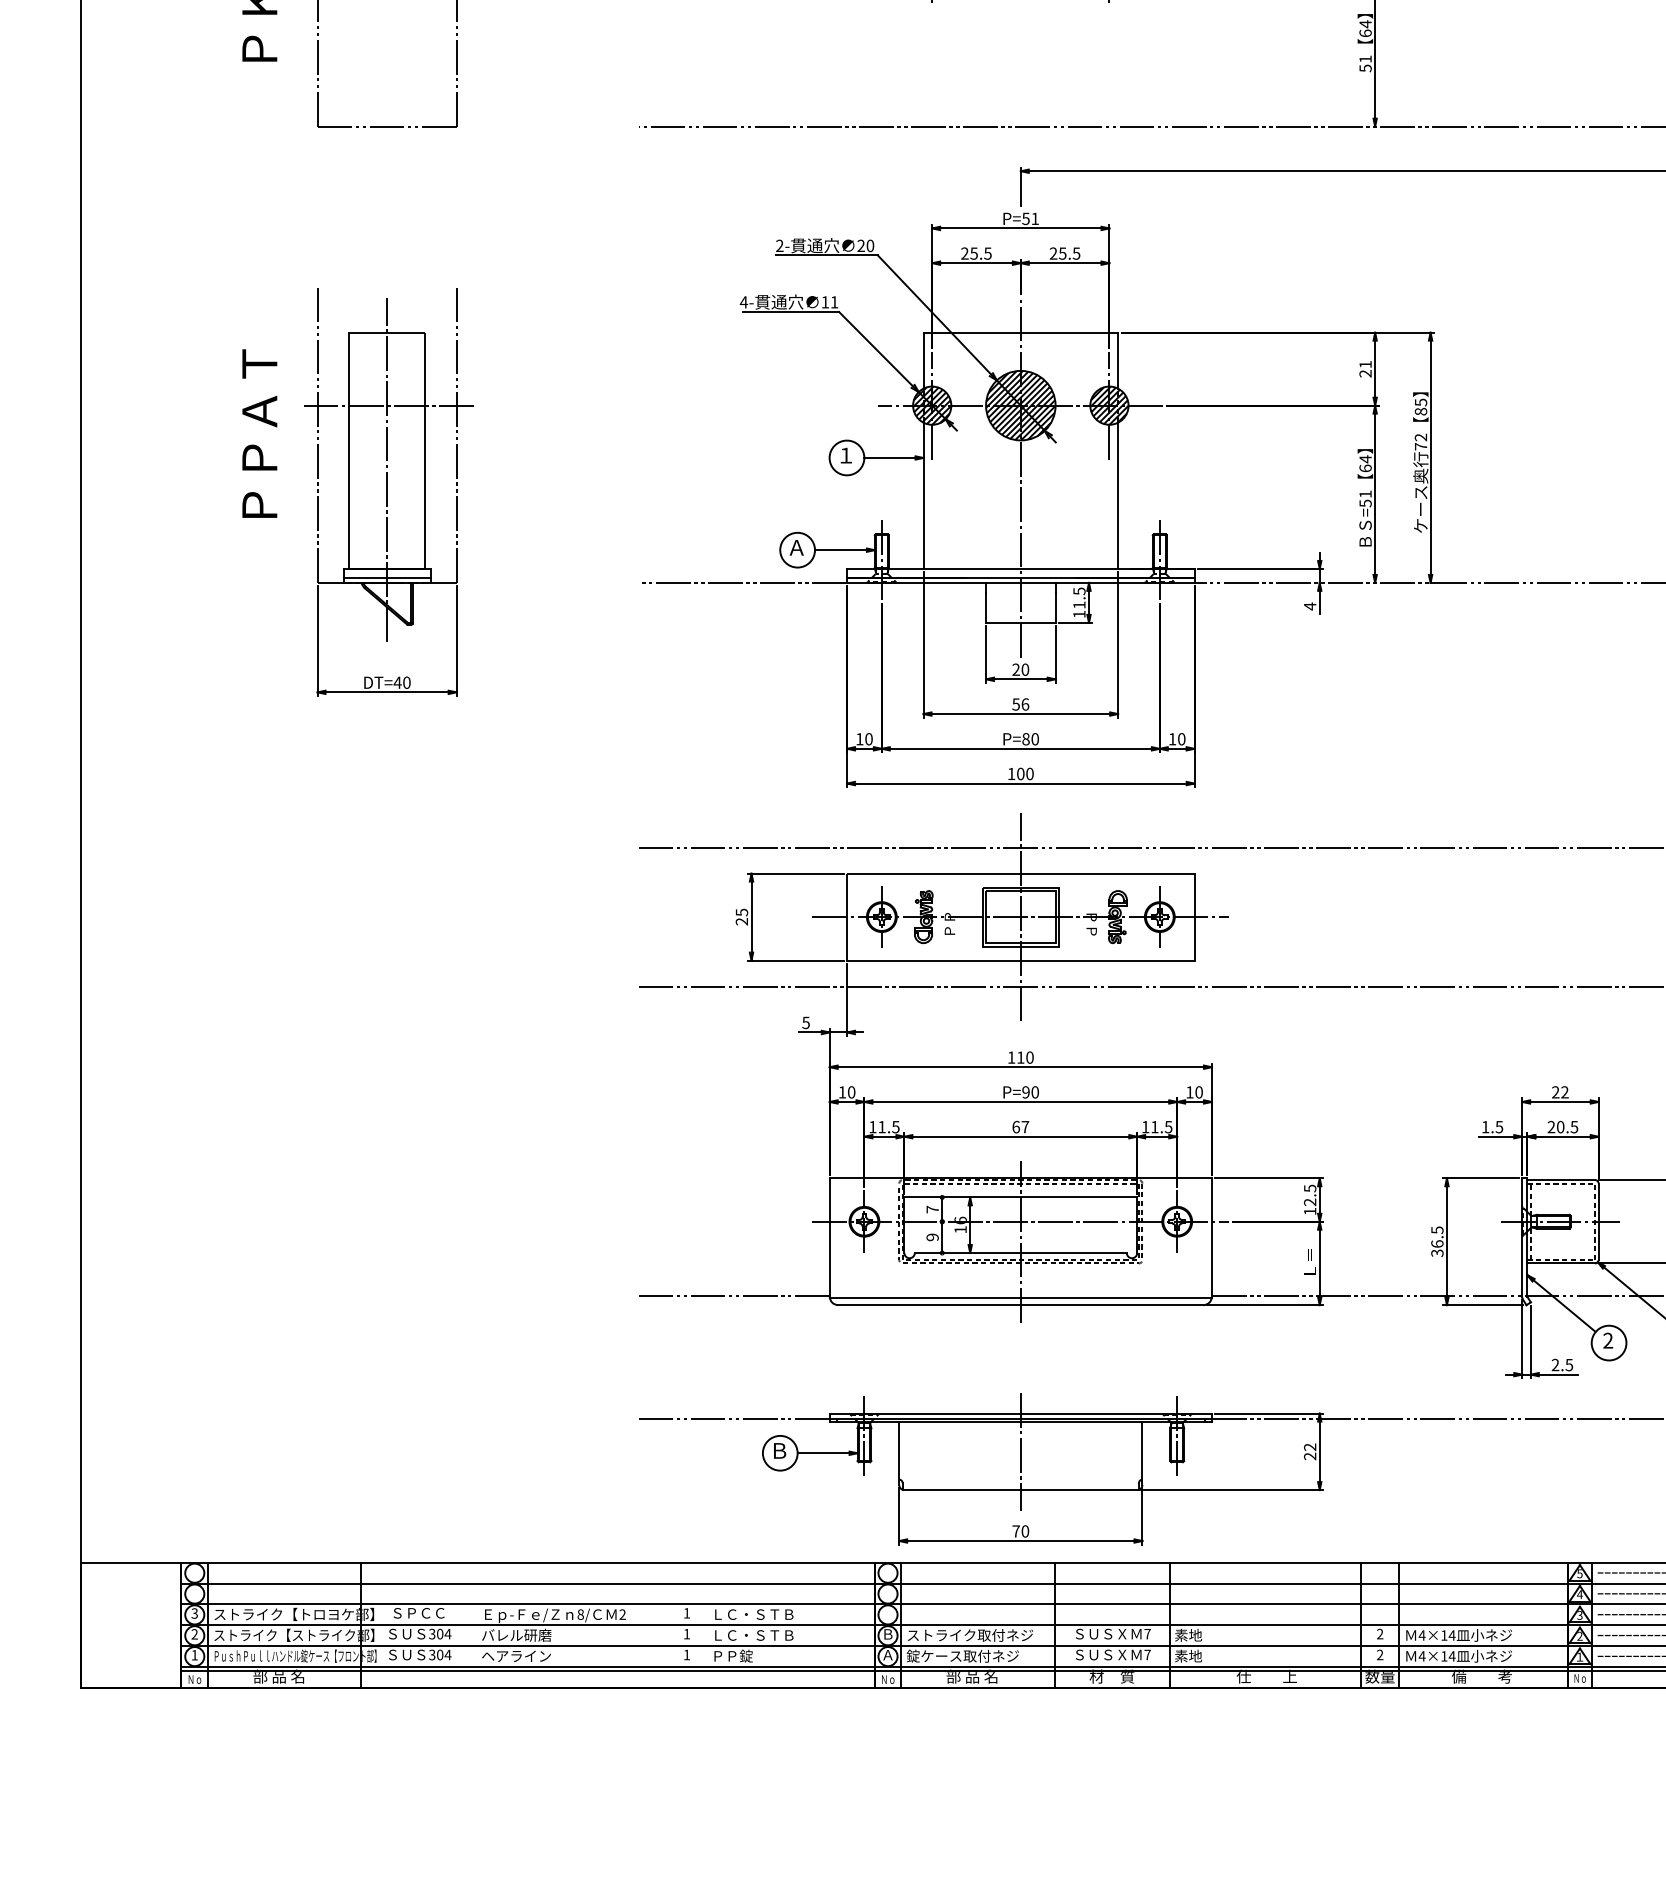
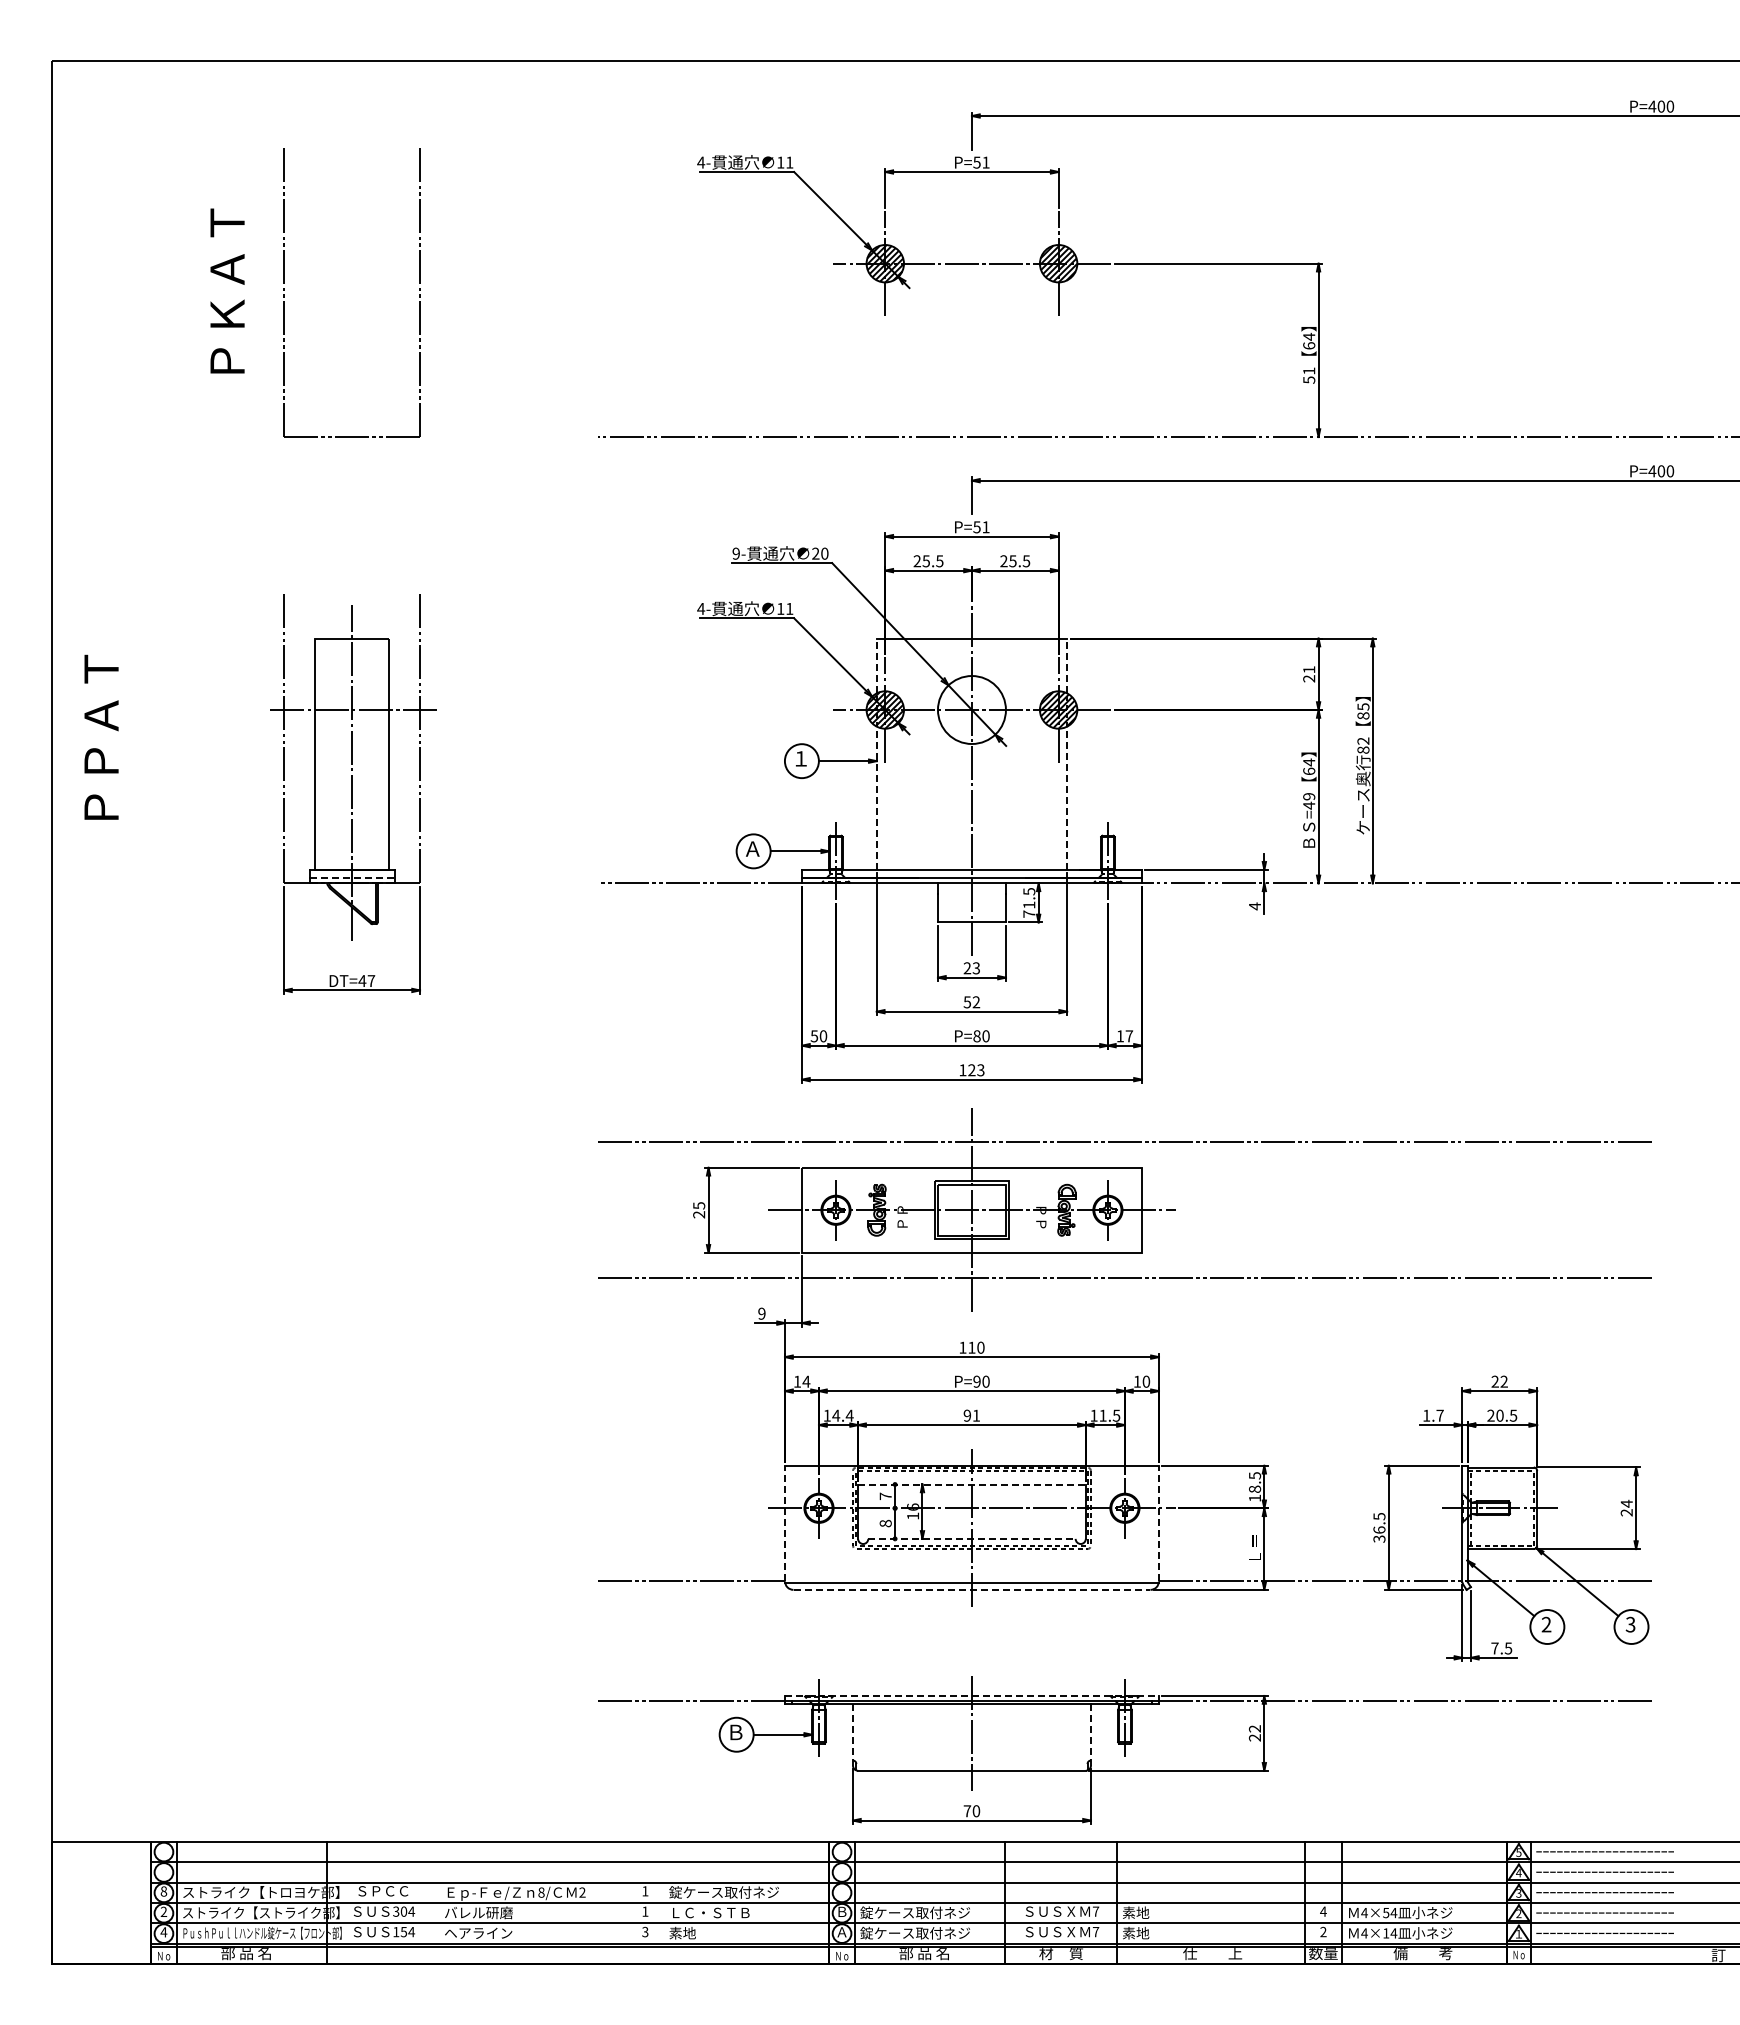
text: (779, 245) -> (735, 553), 2- -> 9-
line: (923, 360) -> (876, 665), solid -> dashed
line: (1118, 360) -> (1067, 665), solid -> dashed
hatch: (1020, 406) -> (971, 710), removed
text: (259, 432) -> (101, 736), moved
text: (1421, 446) -> (1363, 749), 72 -> 82
line: (923, 496) -> (876, 798), solid -> dashed
line: (1118, 496) -> (1067, 798), solid -> dashed
text: (1365, 499) -> (1309, 801), =51 -> =49
line: (387, 577) -> (352, 878), solid -> dashed
text: (1079, 613) -> (1029, 913), 11.5 -> 71.5
text: (1025, 669) -> (976, 968), 20 -> 23
text: (406, 683) -> (371, 981), DT=40 -> DT=47
text: (1025, 704) -> (976, 1002), 56 -> 52
text: (859, 739) -> (814, 1036), 10 -> 50
text: (1181, 739) -> (1129, 1036), 10 -> 17
text: (1025, 774) -> (976, 1070), 100 -> 123
text: (805, 1022) -> (761, 1313), 5 -> 9
text: (851, 1092) -> (806, 1381), 10 -> 14
text: (888, 1126) -> (842, 1415), 11.5 -> 14.4
text: (1020, 1126) -> (971, 1415), 67 -> 91
text: (1498, 1126) -> (1439, 1415), 1.5 -> 1.7
line: (1020, 1197) -> (971, 1484), solid -> dashed
text: (1310, 1201) -> (1255, 1488), 12.5 -> 18.5
line: (830, 1237) -> (785, 1523), solid -> dashed
text: (932, 1237) -> (885, 1523), 9 -> 8
line: (1211, 1237) -> (1158, 1523), solid -> dashed
line: (1020, 1252) -> (971, 1538), solid -> dashed
line: (1021, 1304) -> (972, 1589), solid -> dashed
text: (1555, 1365) -> (1494, 1648), 2.5 -> 7.5
line: (1020, 1413) -> (971, 1695), solid -> dashed
line: (899, 1454) -> (853, 1735), solid -> dashed
line: (1142, 1454) -> (1090, 1735), solid -> dashed
text: (194, 1613) -> (163, 1891), 3 -> 8
text: (766, 1614) -> (723, 1892), ＬＣ・ＳＴＢ -> 錠ケース取付ネジ
text: (1380, 1633) -> (1323, 1911), 2 -> 4
text: (969, 1634) -> (921, 1912), ストライク取付ネジ -> 錠ケース取付ネジ
text: (1444, 1636) -> (1386, 1913), 4×14 -> 4×54
text: (436, 1654) -> (400, 1931), 304 -> 154
text: (687, 1654) -> (645, 1931), 1 -> 3
text: (194, 1655) -> (163, 1932), 1 -> 4
text: (732, 1655) -> (689, 1932), ＰＰ錠 -> 素地

